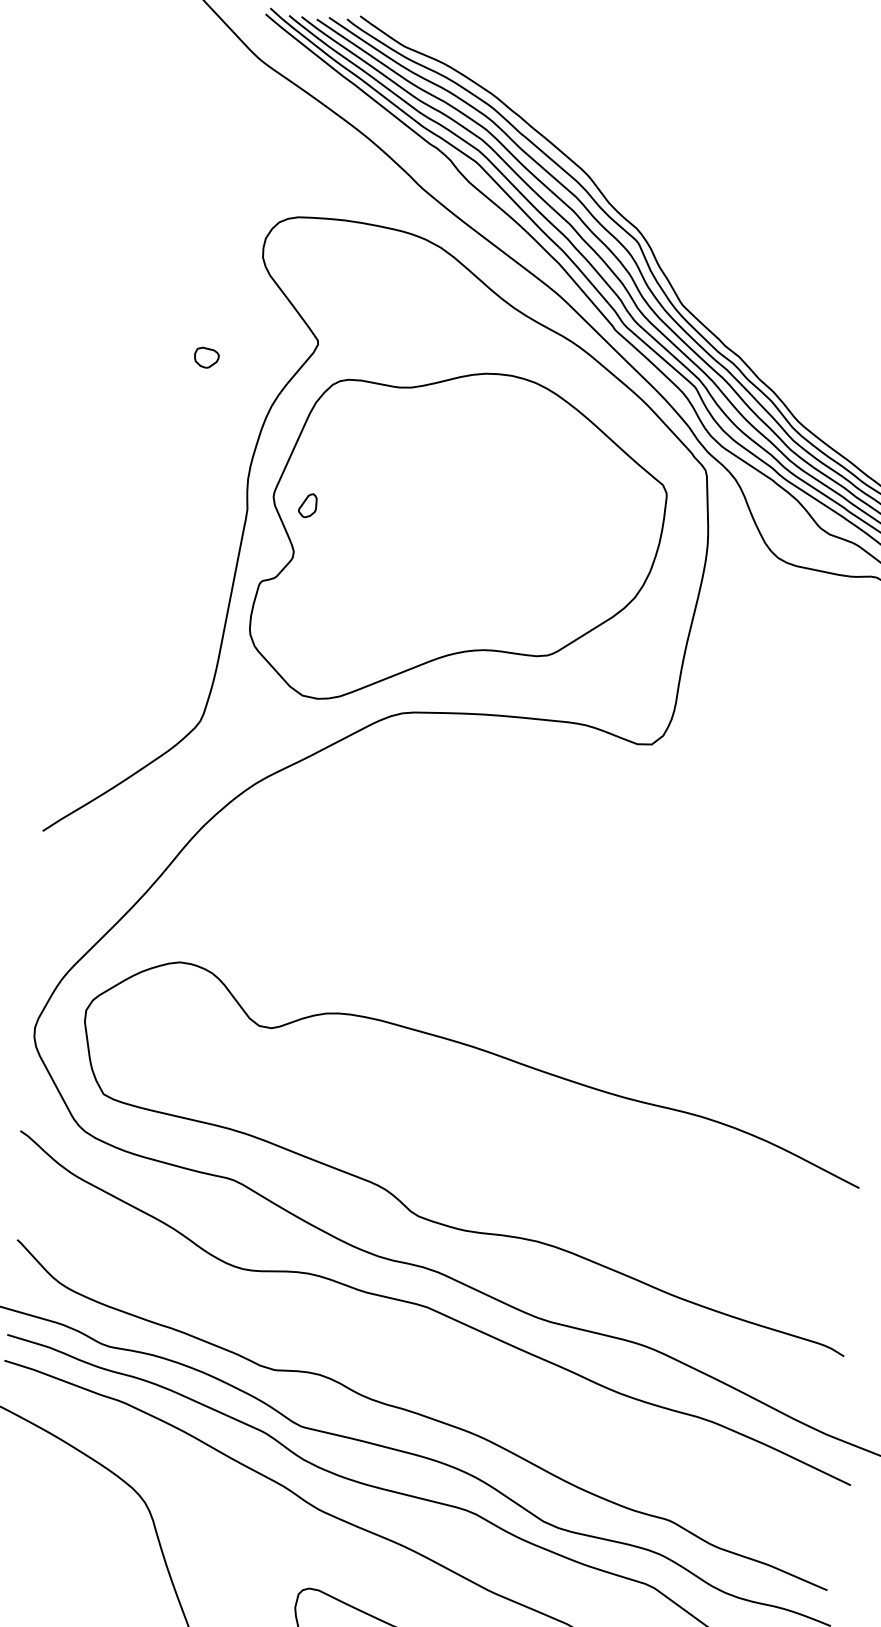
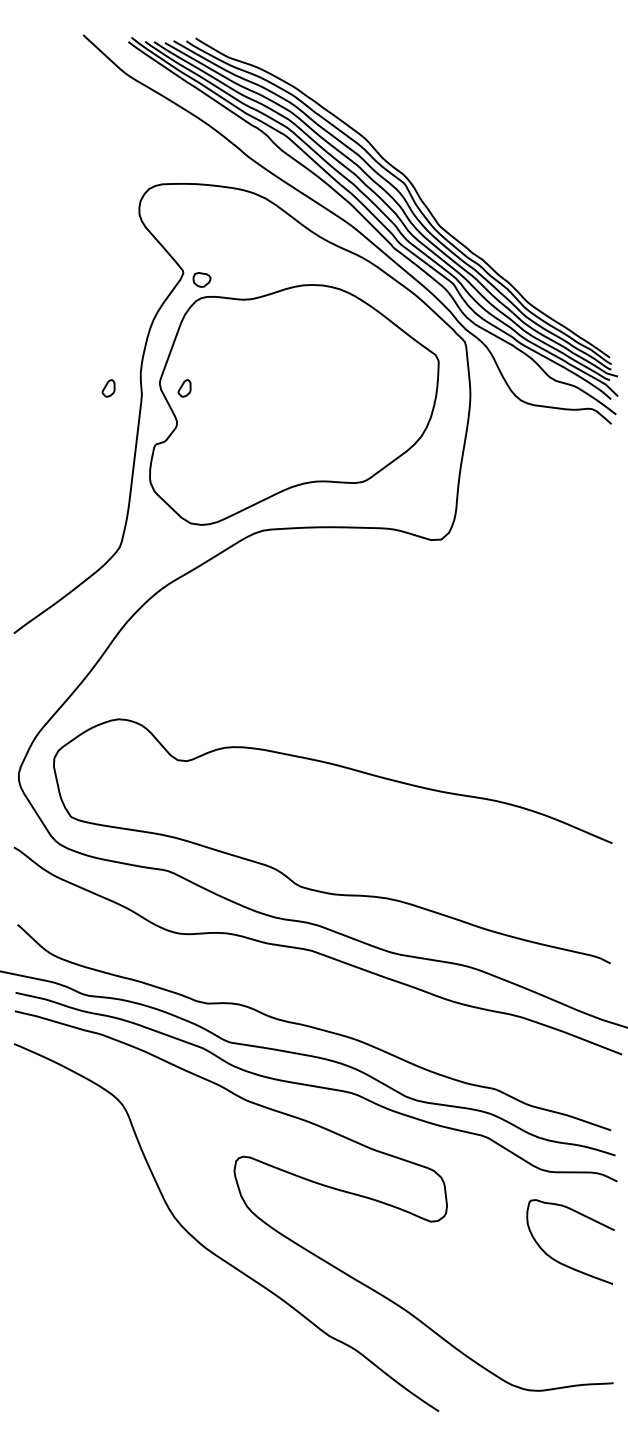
part: (206, 357) -> (201, 279), moved
part: (201, 497) -> (108, 388), added

